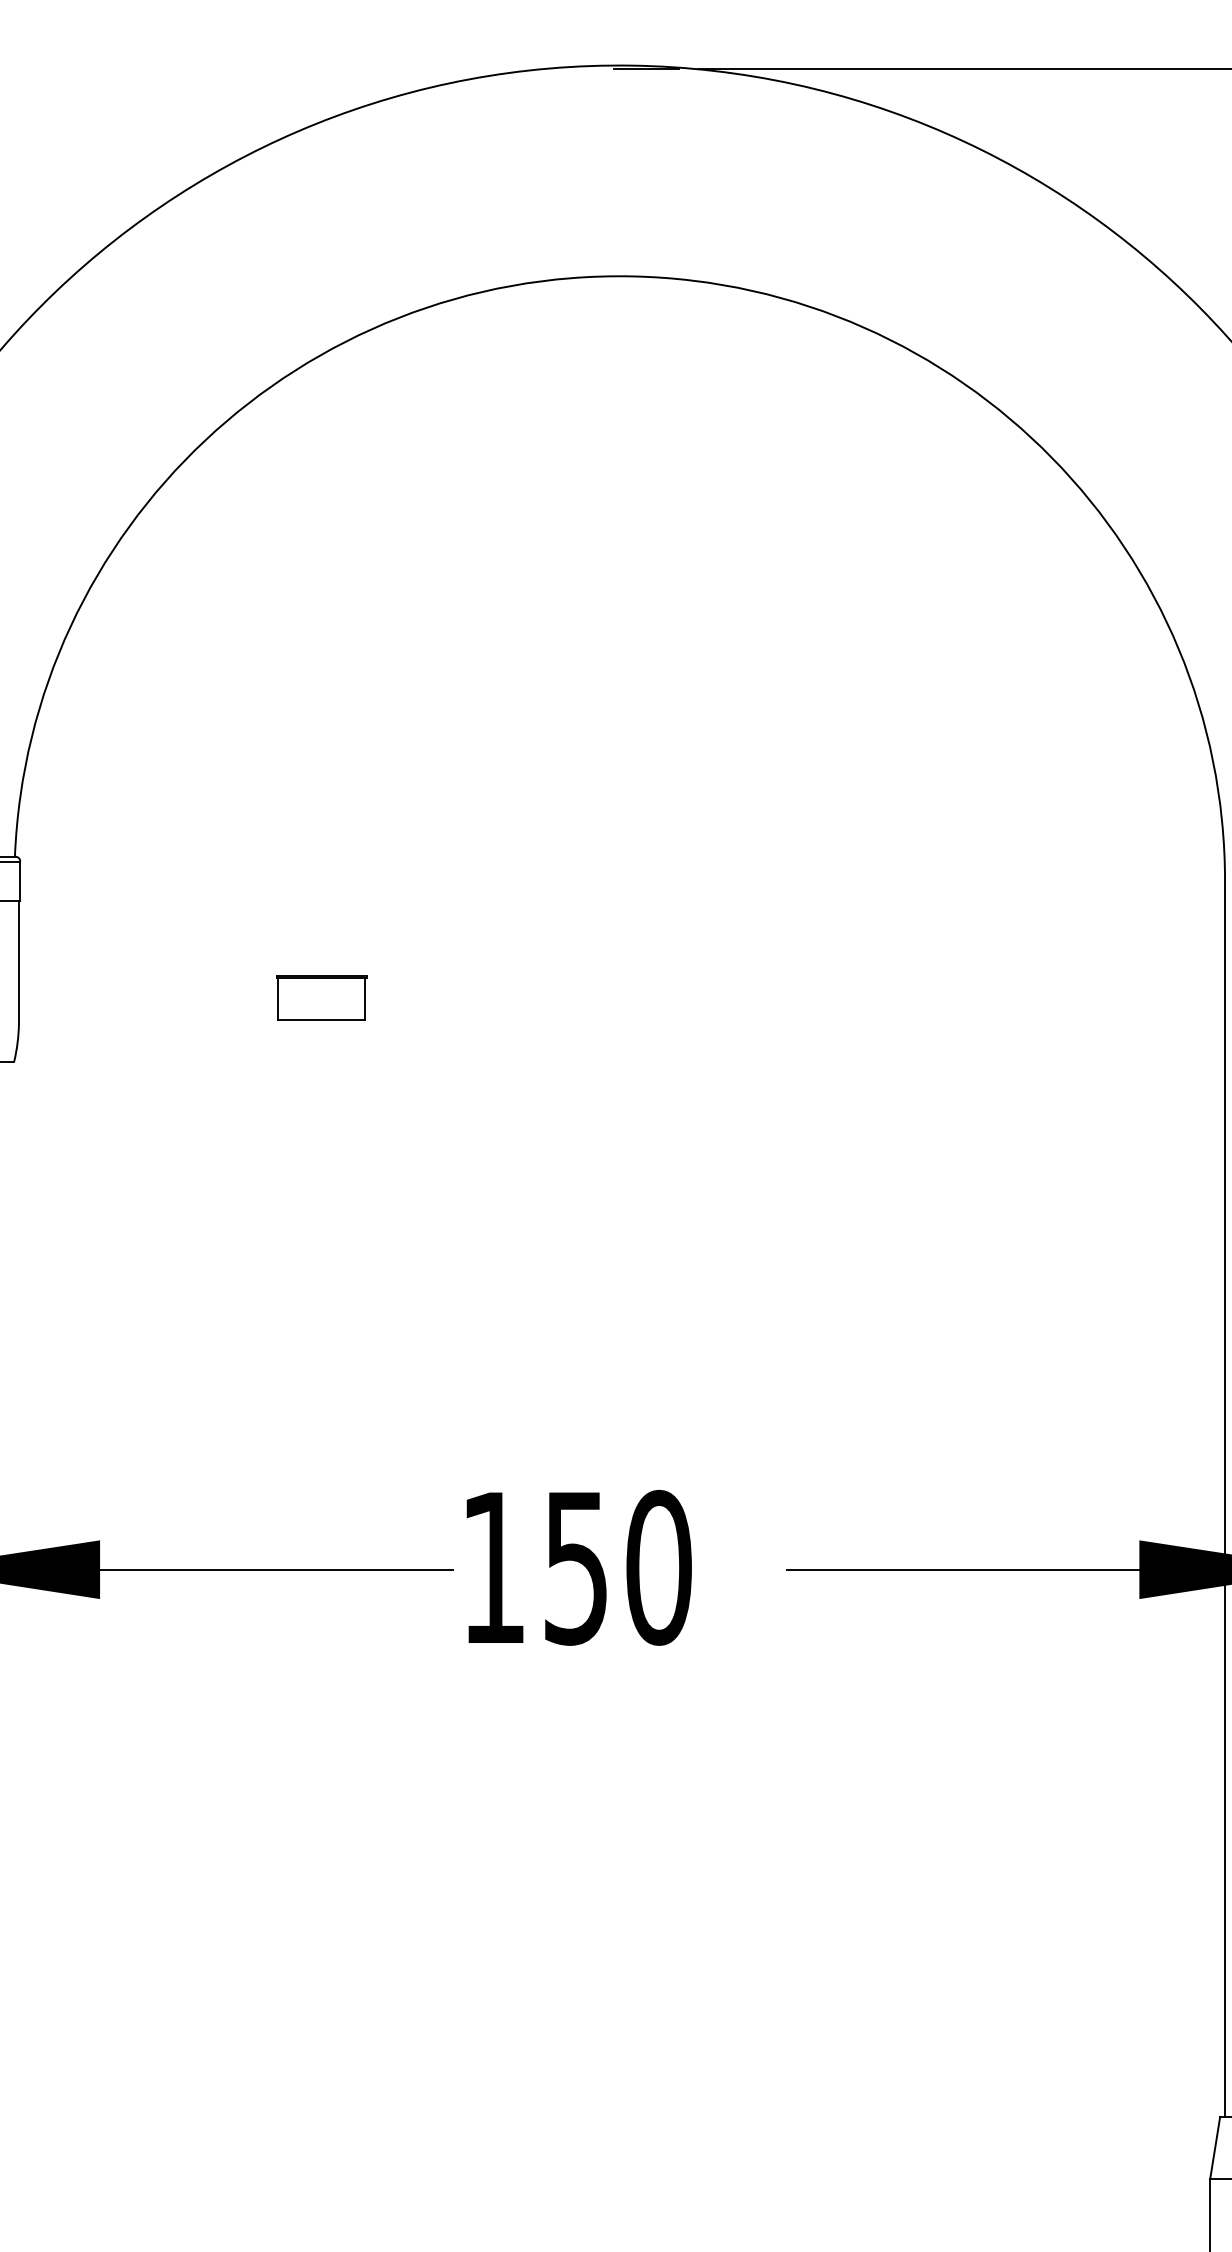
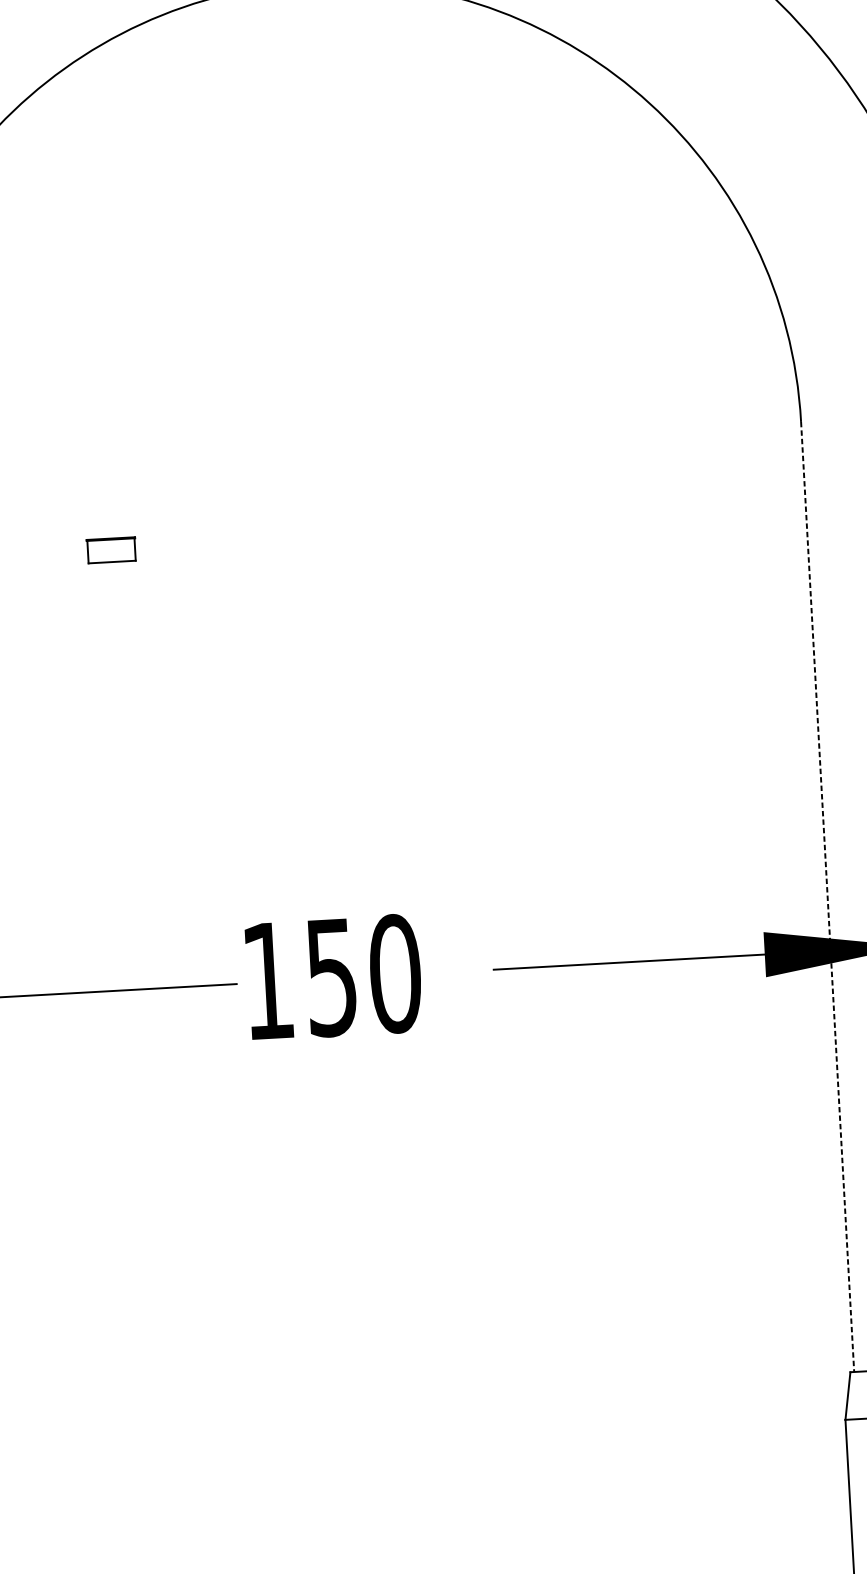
part: (321, 997) -> (111, 549), size x0.7
line: (1225, 1499) -> (827, 897), solid -> dashed

